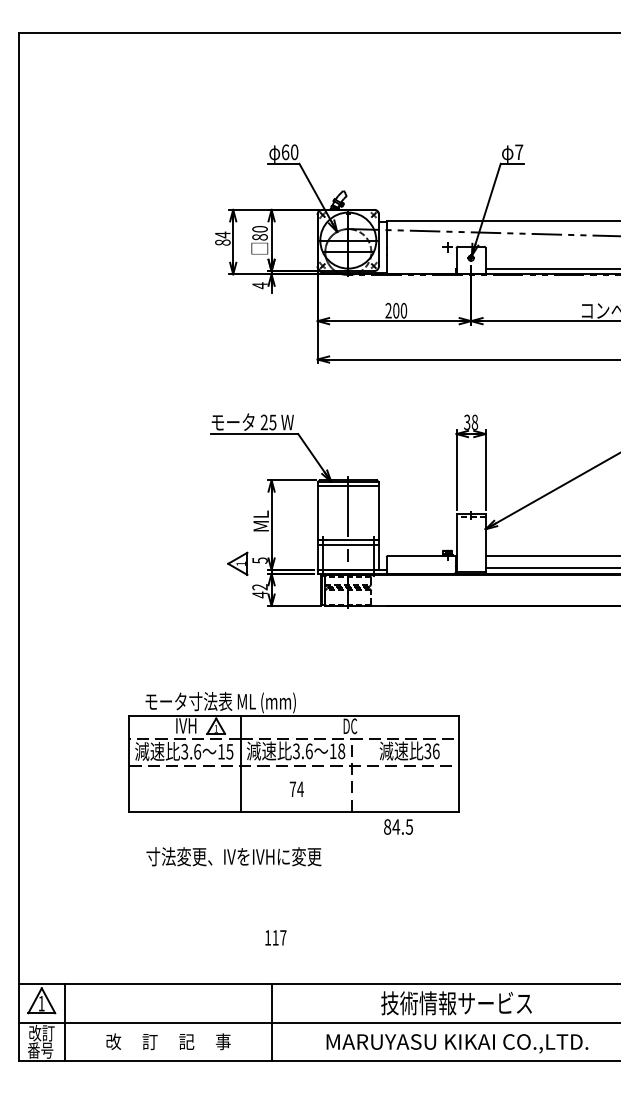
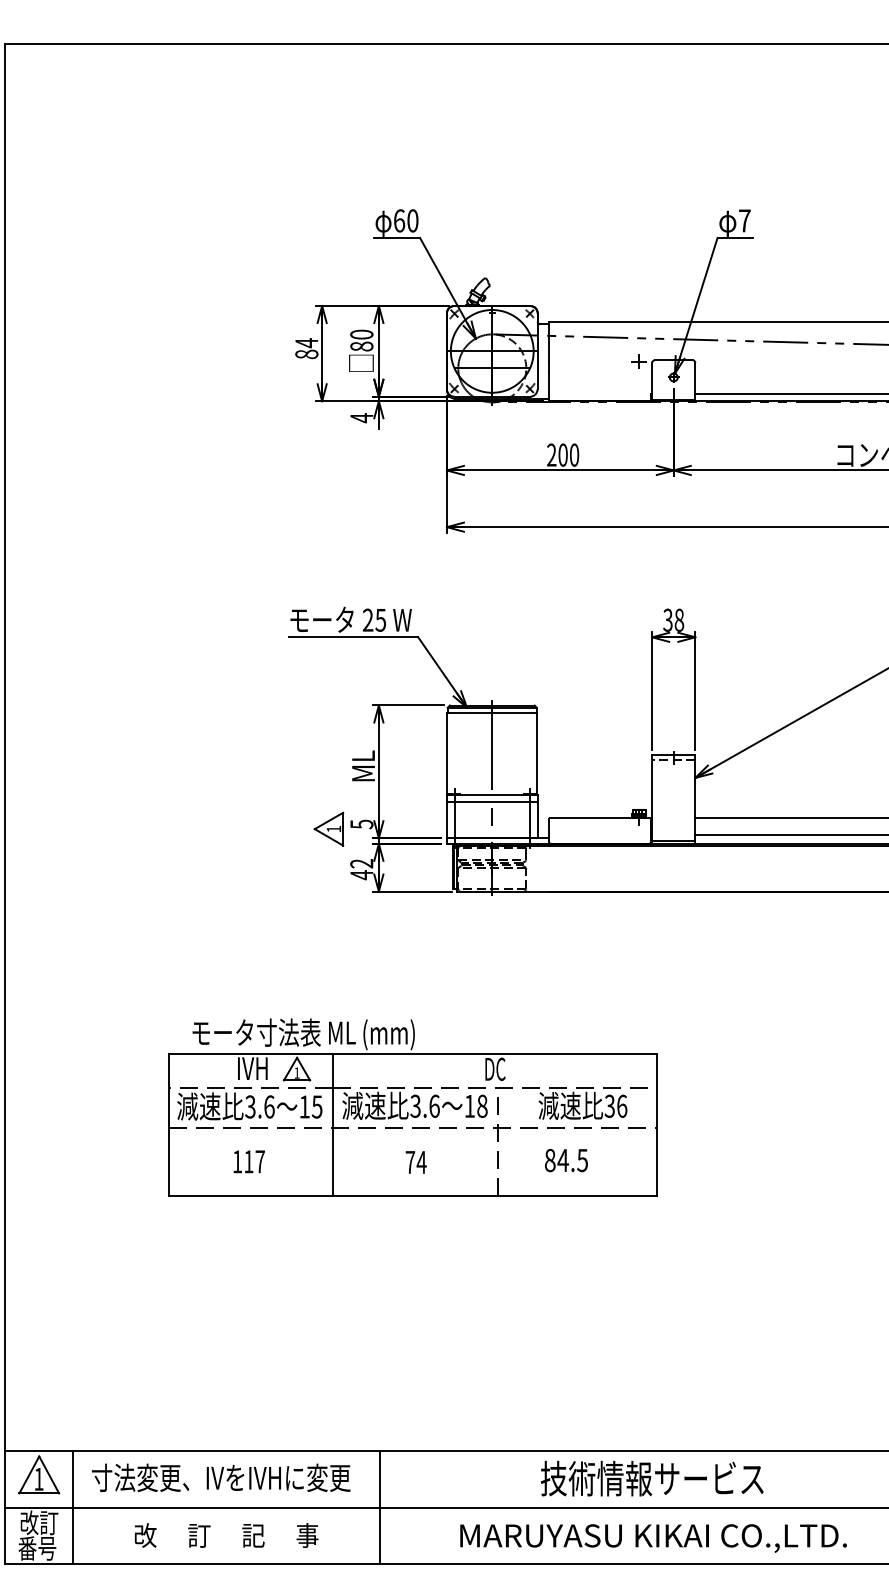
text: (398, 826) -> (566, 1159), moved
text: (233, 856) -> (220, 1477), moved
text: (275, 937) -> (248, 1161), moved

